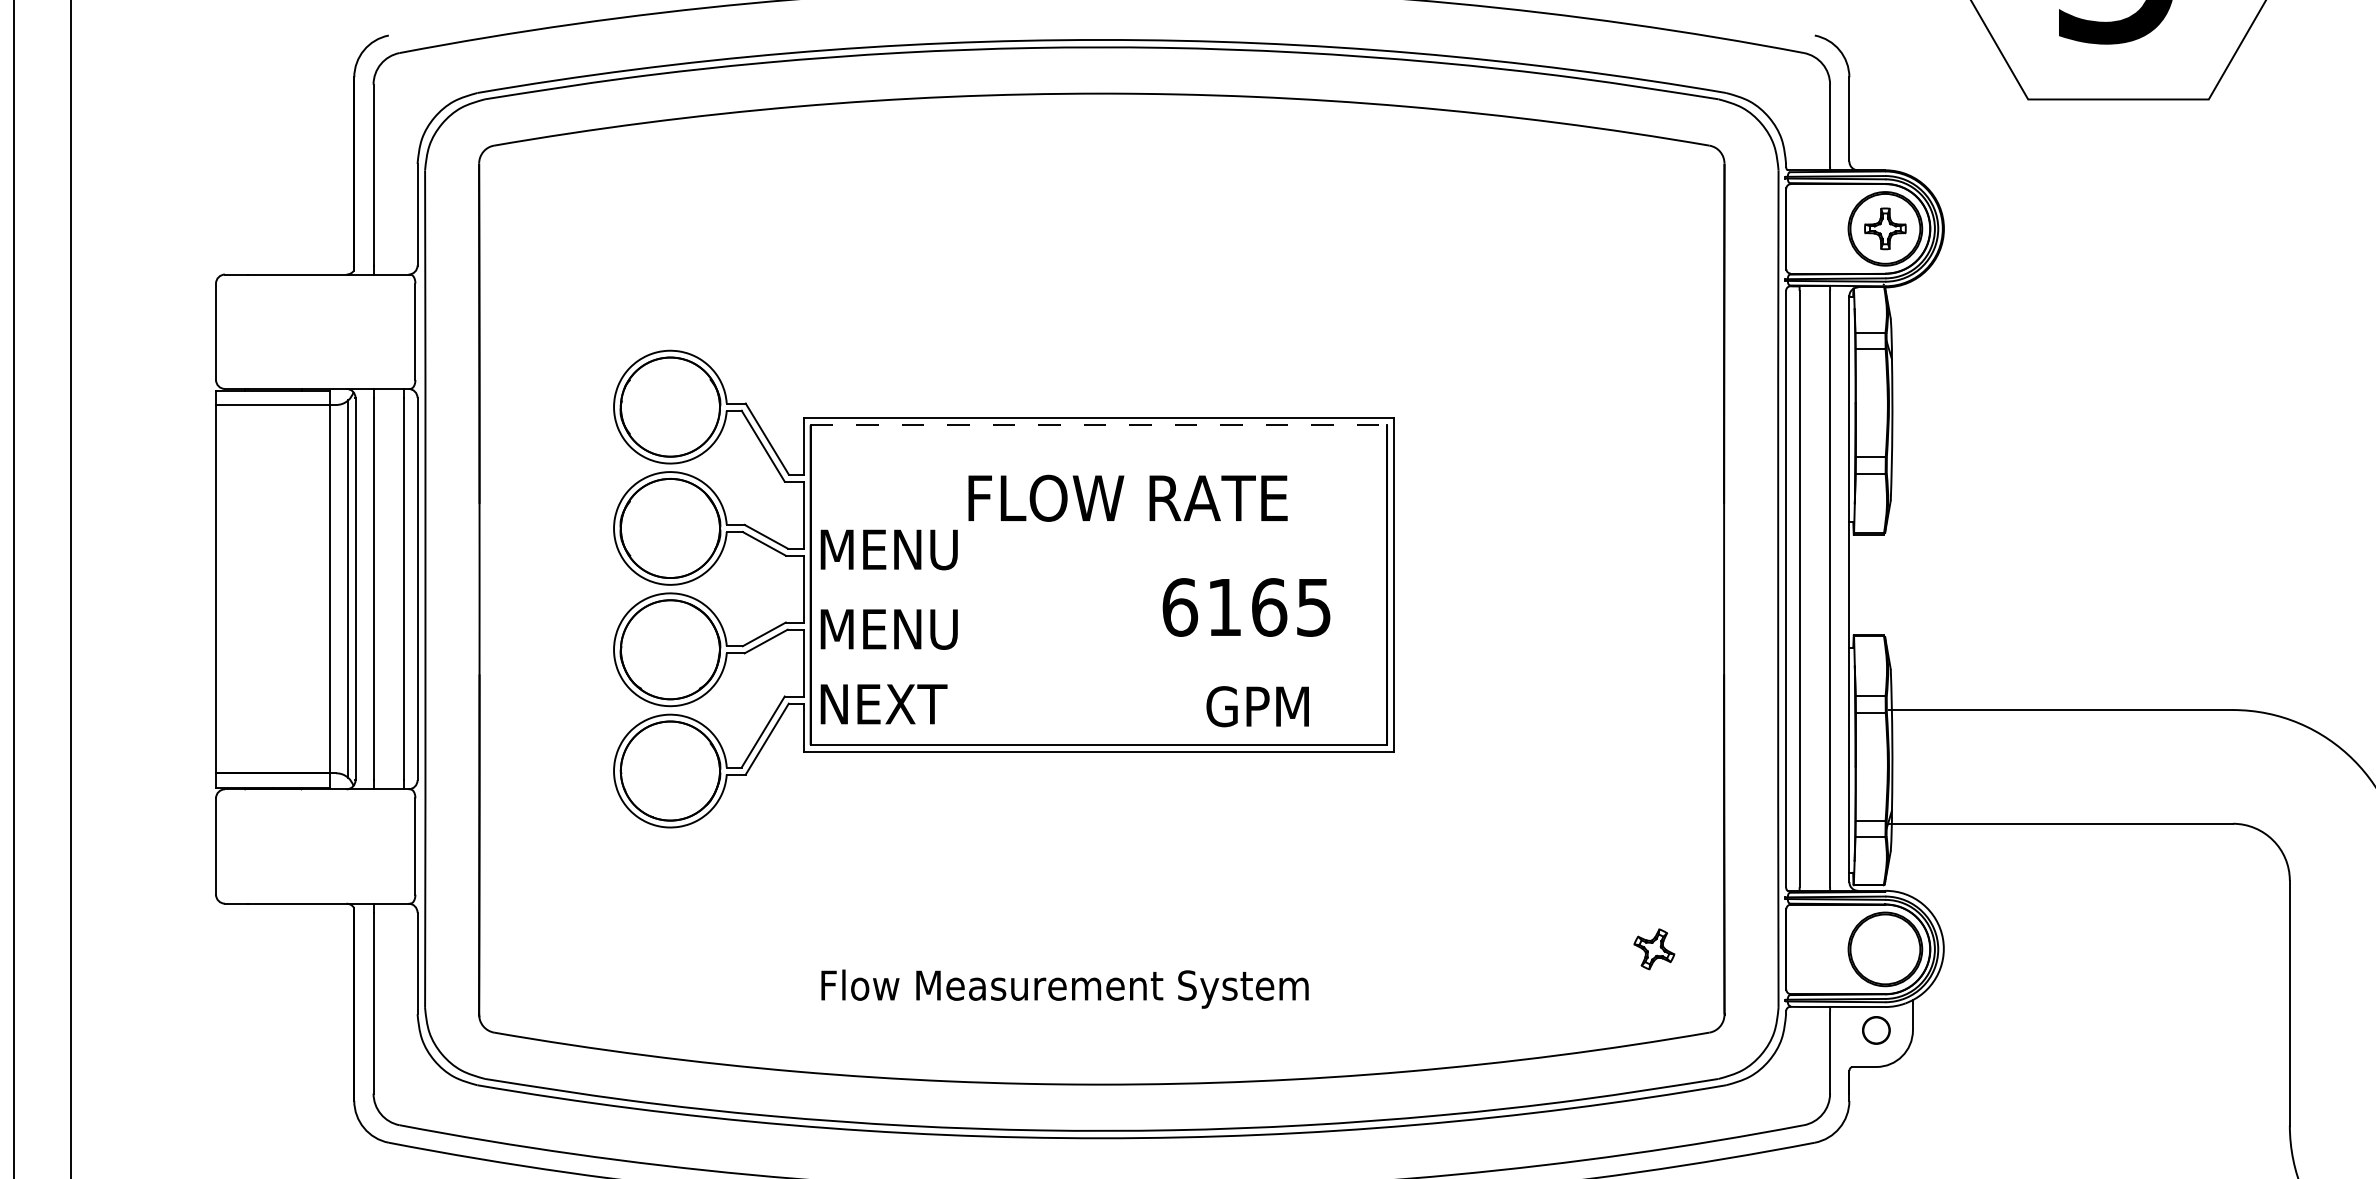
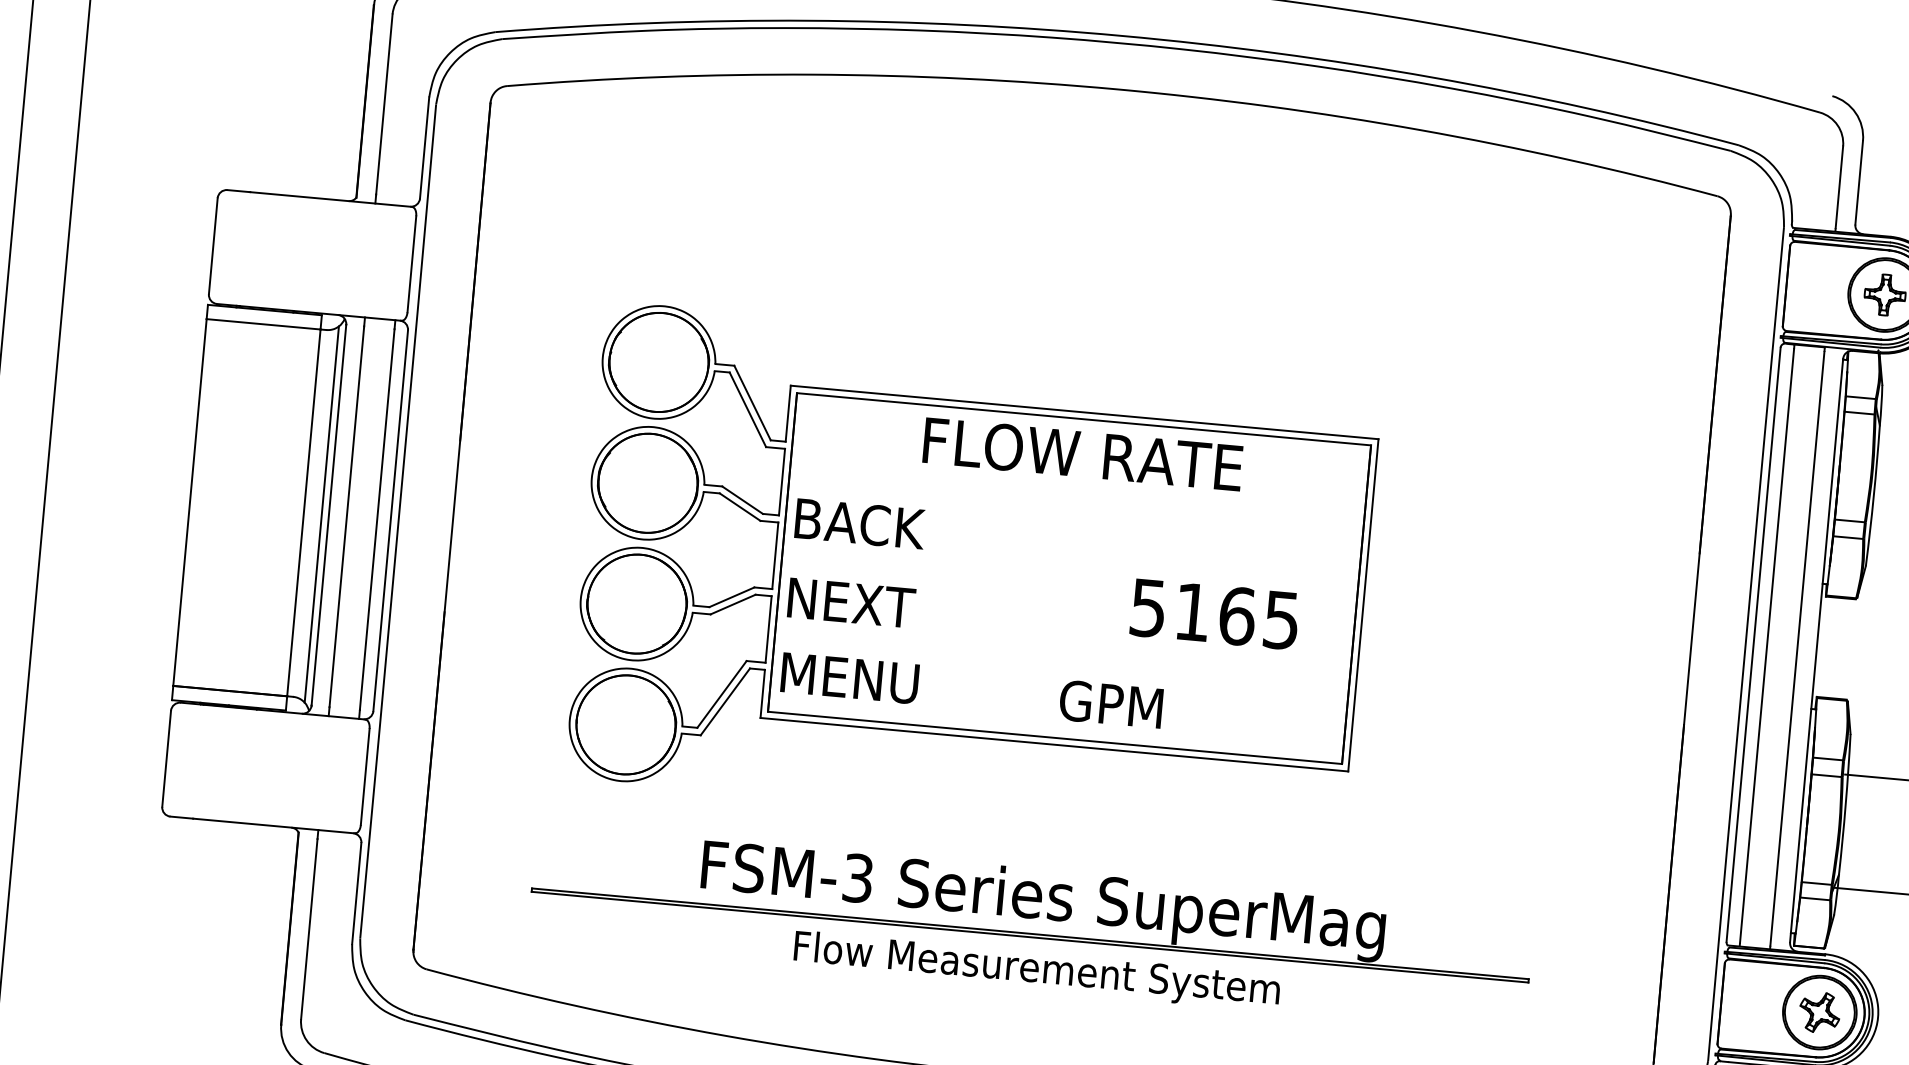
line: (1099, 425) -> (1084, 419), dashed -> solid
text: (1127, 497) -> (1082, 453), moved
text: (891, 549) -> (866, 524), MENU -> BACK
text: (1180, 607) -> (1148, 608), 6165 -> 5165
text: (891, 629) -> (859, 603), MENU -> NEXT
text: (891, 704) -> (852, 678), NEXT -> MENU
text: (1257, 706) -> (1110, 704), moved
part: (1092, 911) -> (1033, 903), added
part: (1654, 949) -> (1819, 1012), moved
text: (1064, 988) -> (1036, 970), moved

